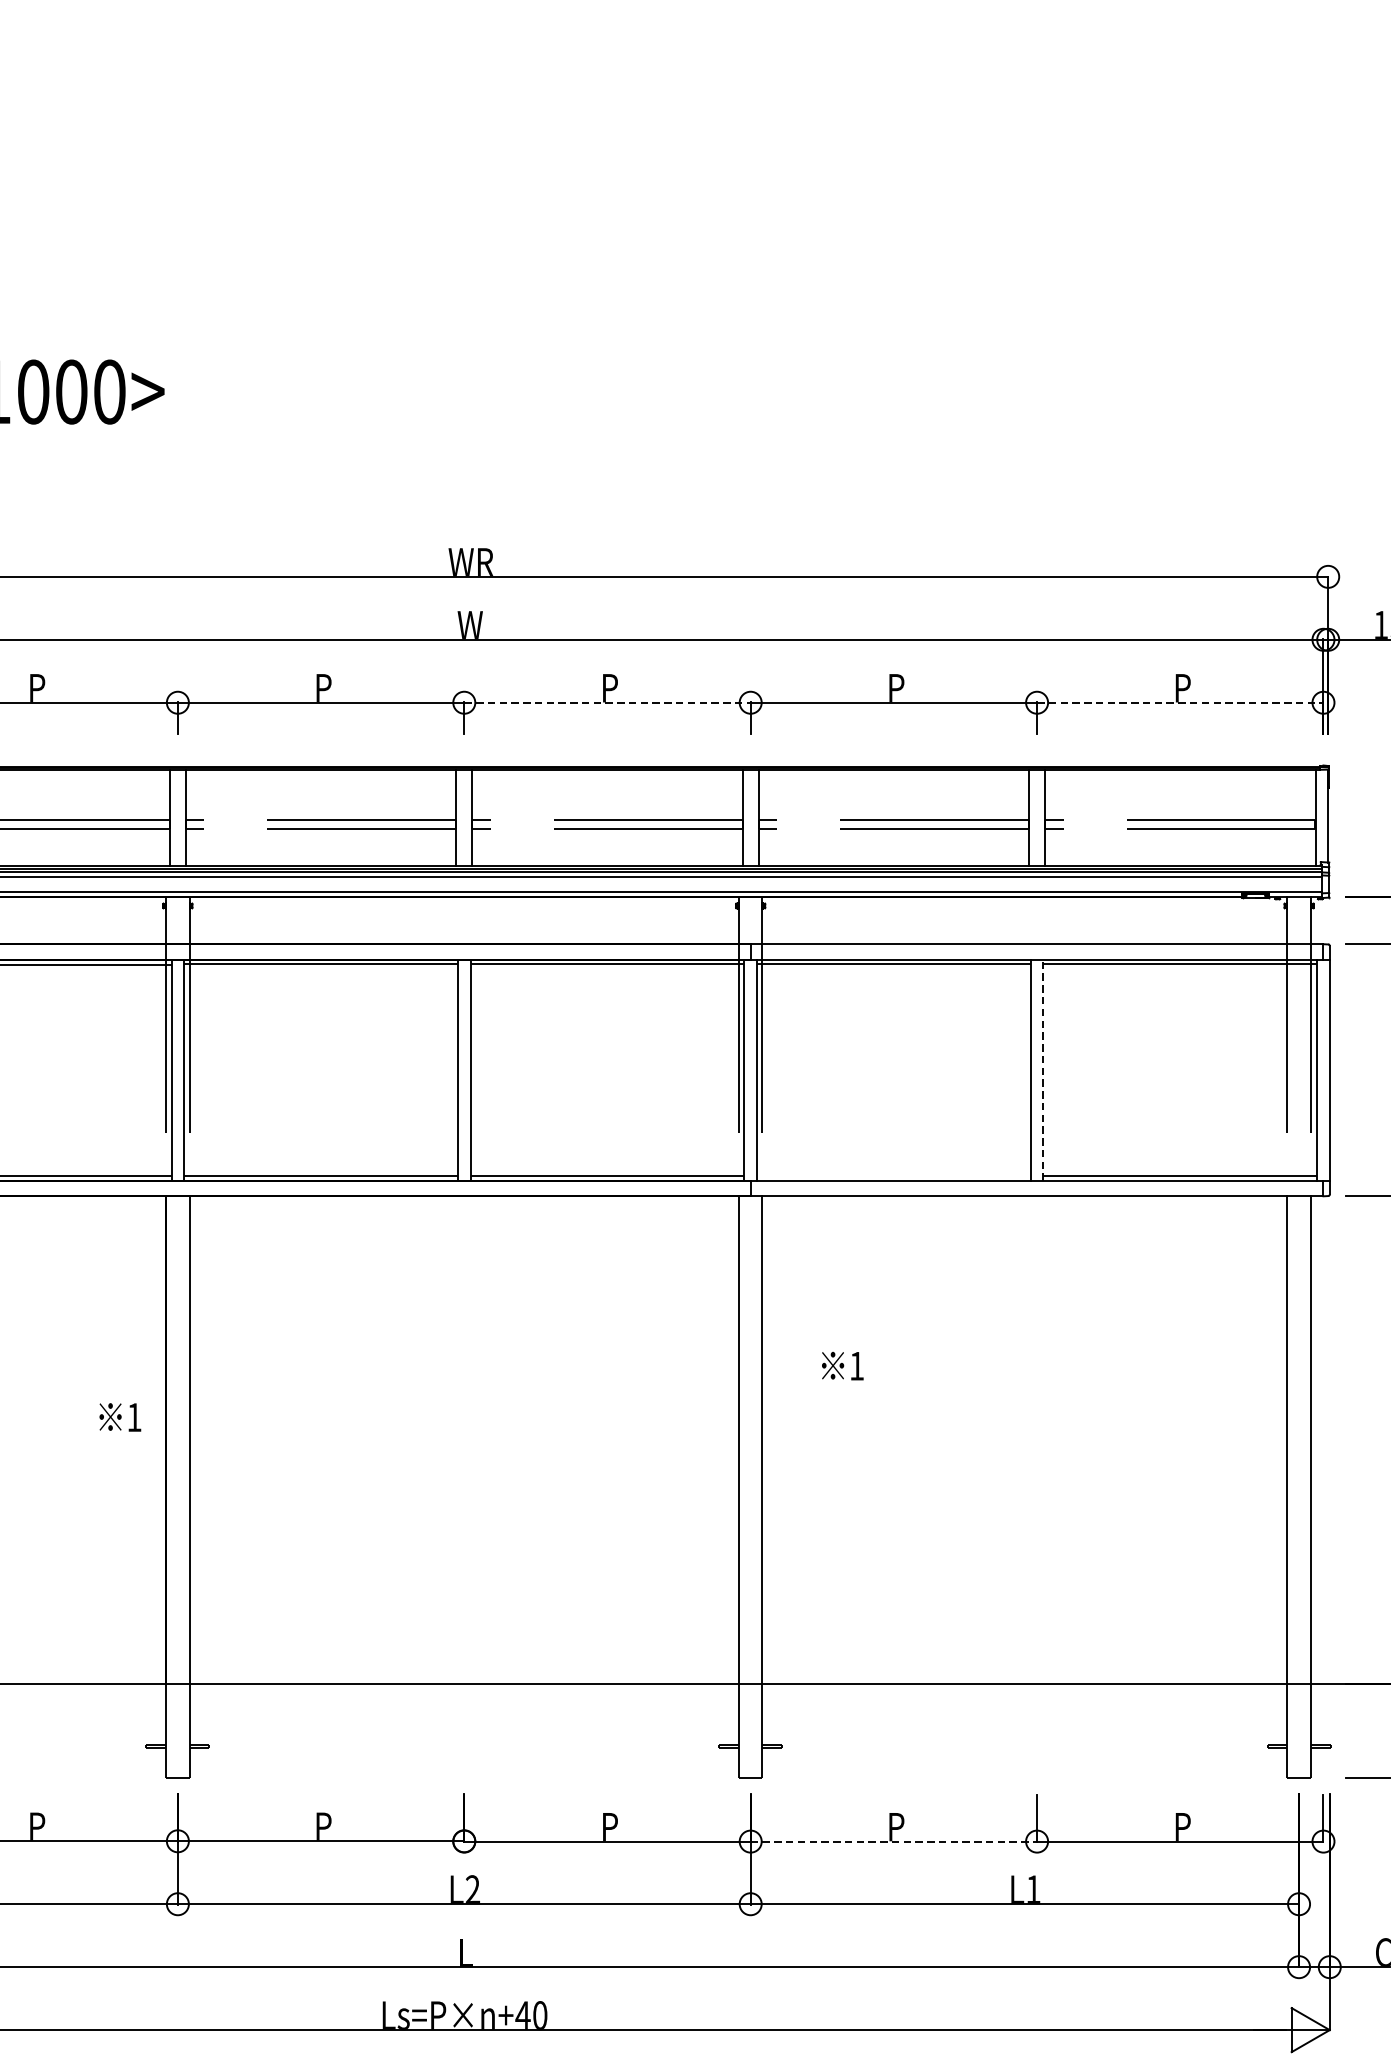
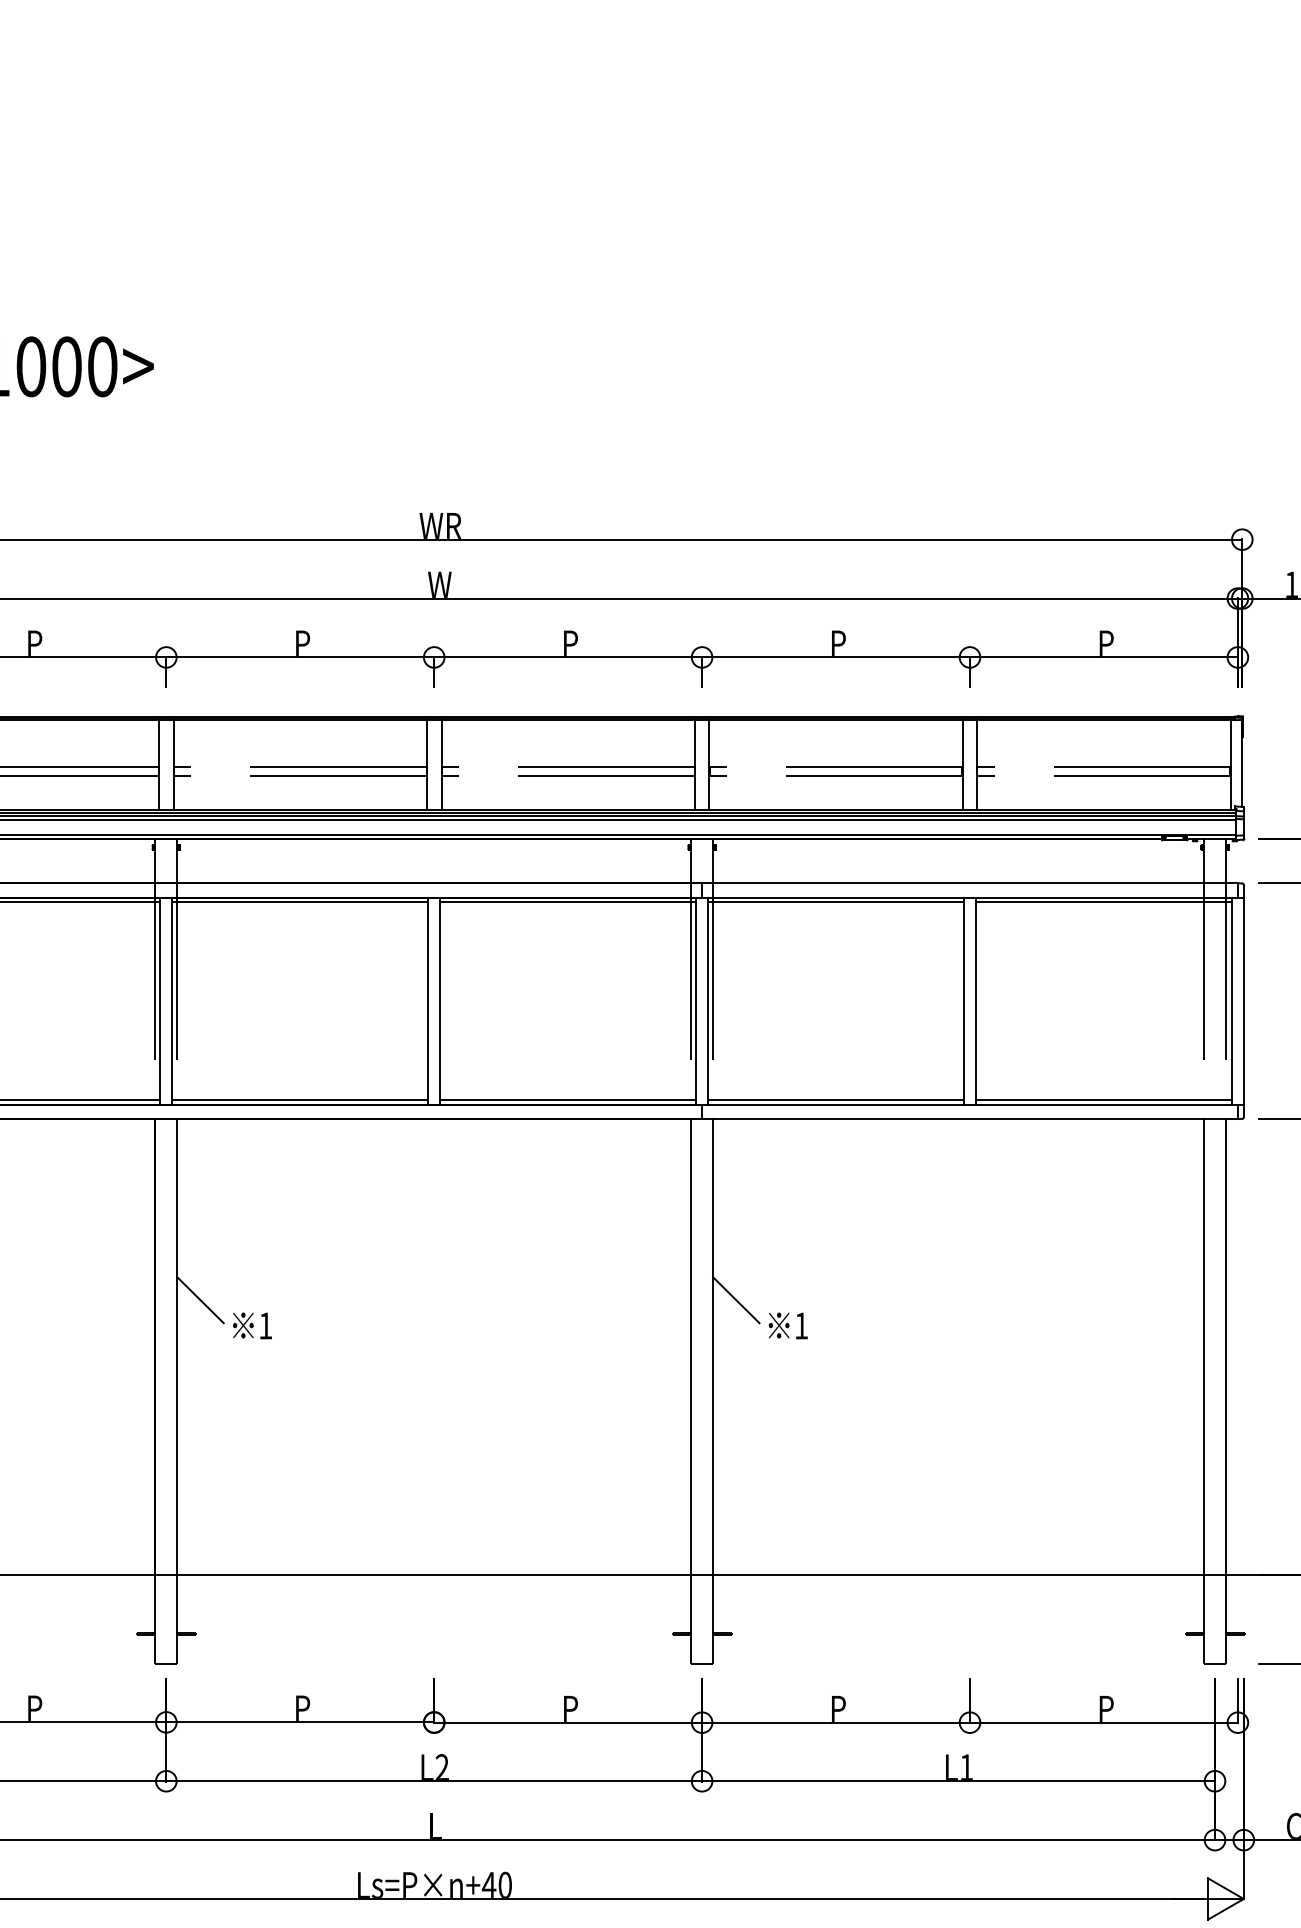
line: (607, 702) -> (568, 657), dashed -> solid
line: (1179, 702) -> (1103, 657), dashed -> solid
line: (1042, 1069) -> (975, 1000), dashed -> solid
line: (894, 1176) -> (836, 1100), added
text: (841, 1365) -> (787, 1325), moved
line: (214, 1390) -> (200, 1300), added
line: (787, 1390) -> (736, 1300), added
text: (120, 1416) -> (252, 1325), moved
line: (894, 1841) -> (836, 1722), dashed -> solid

